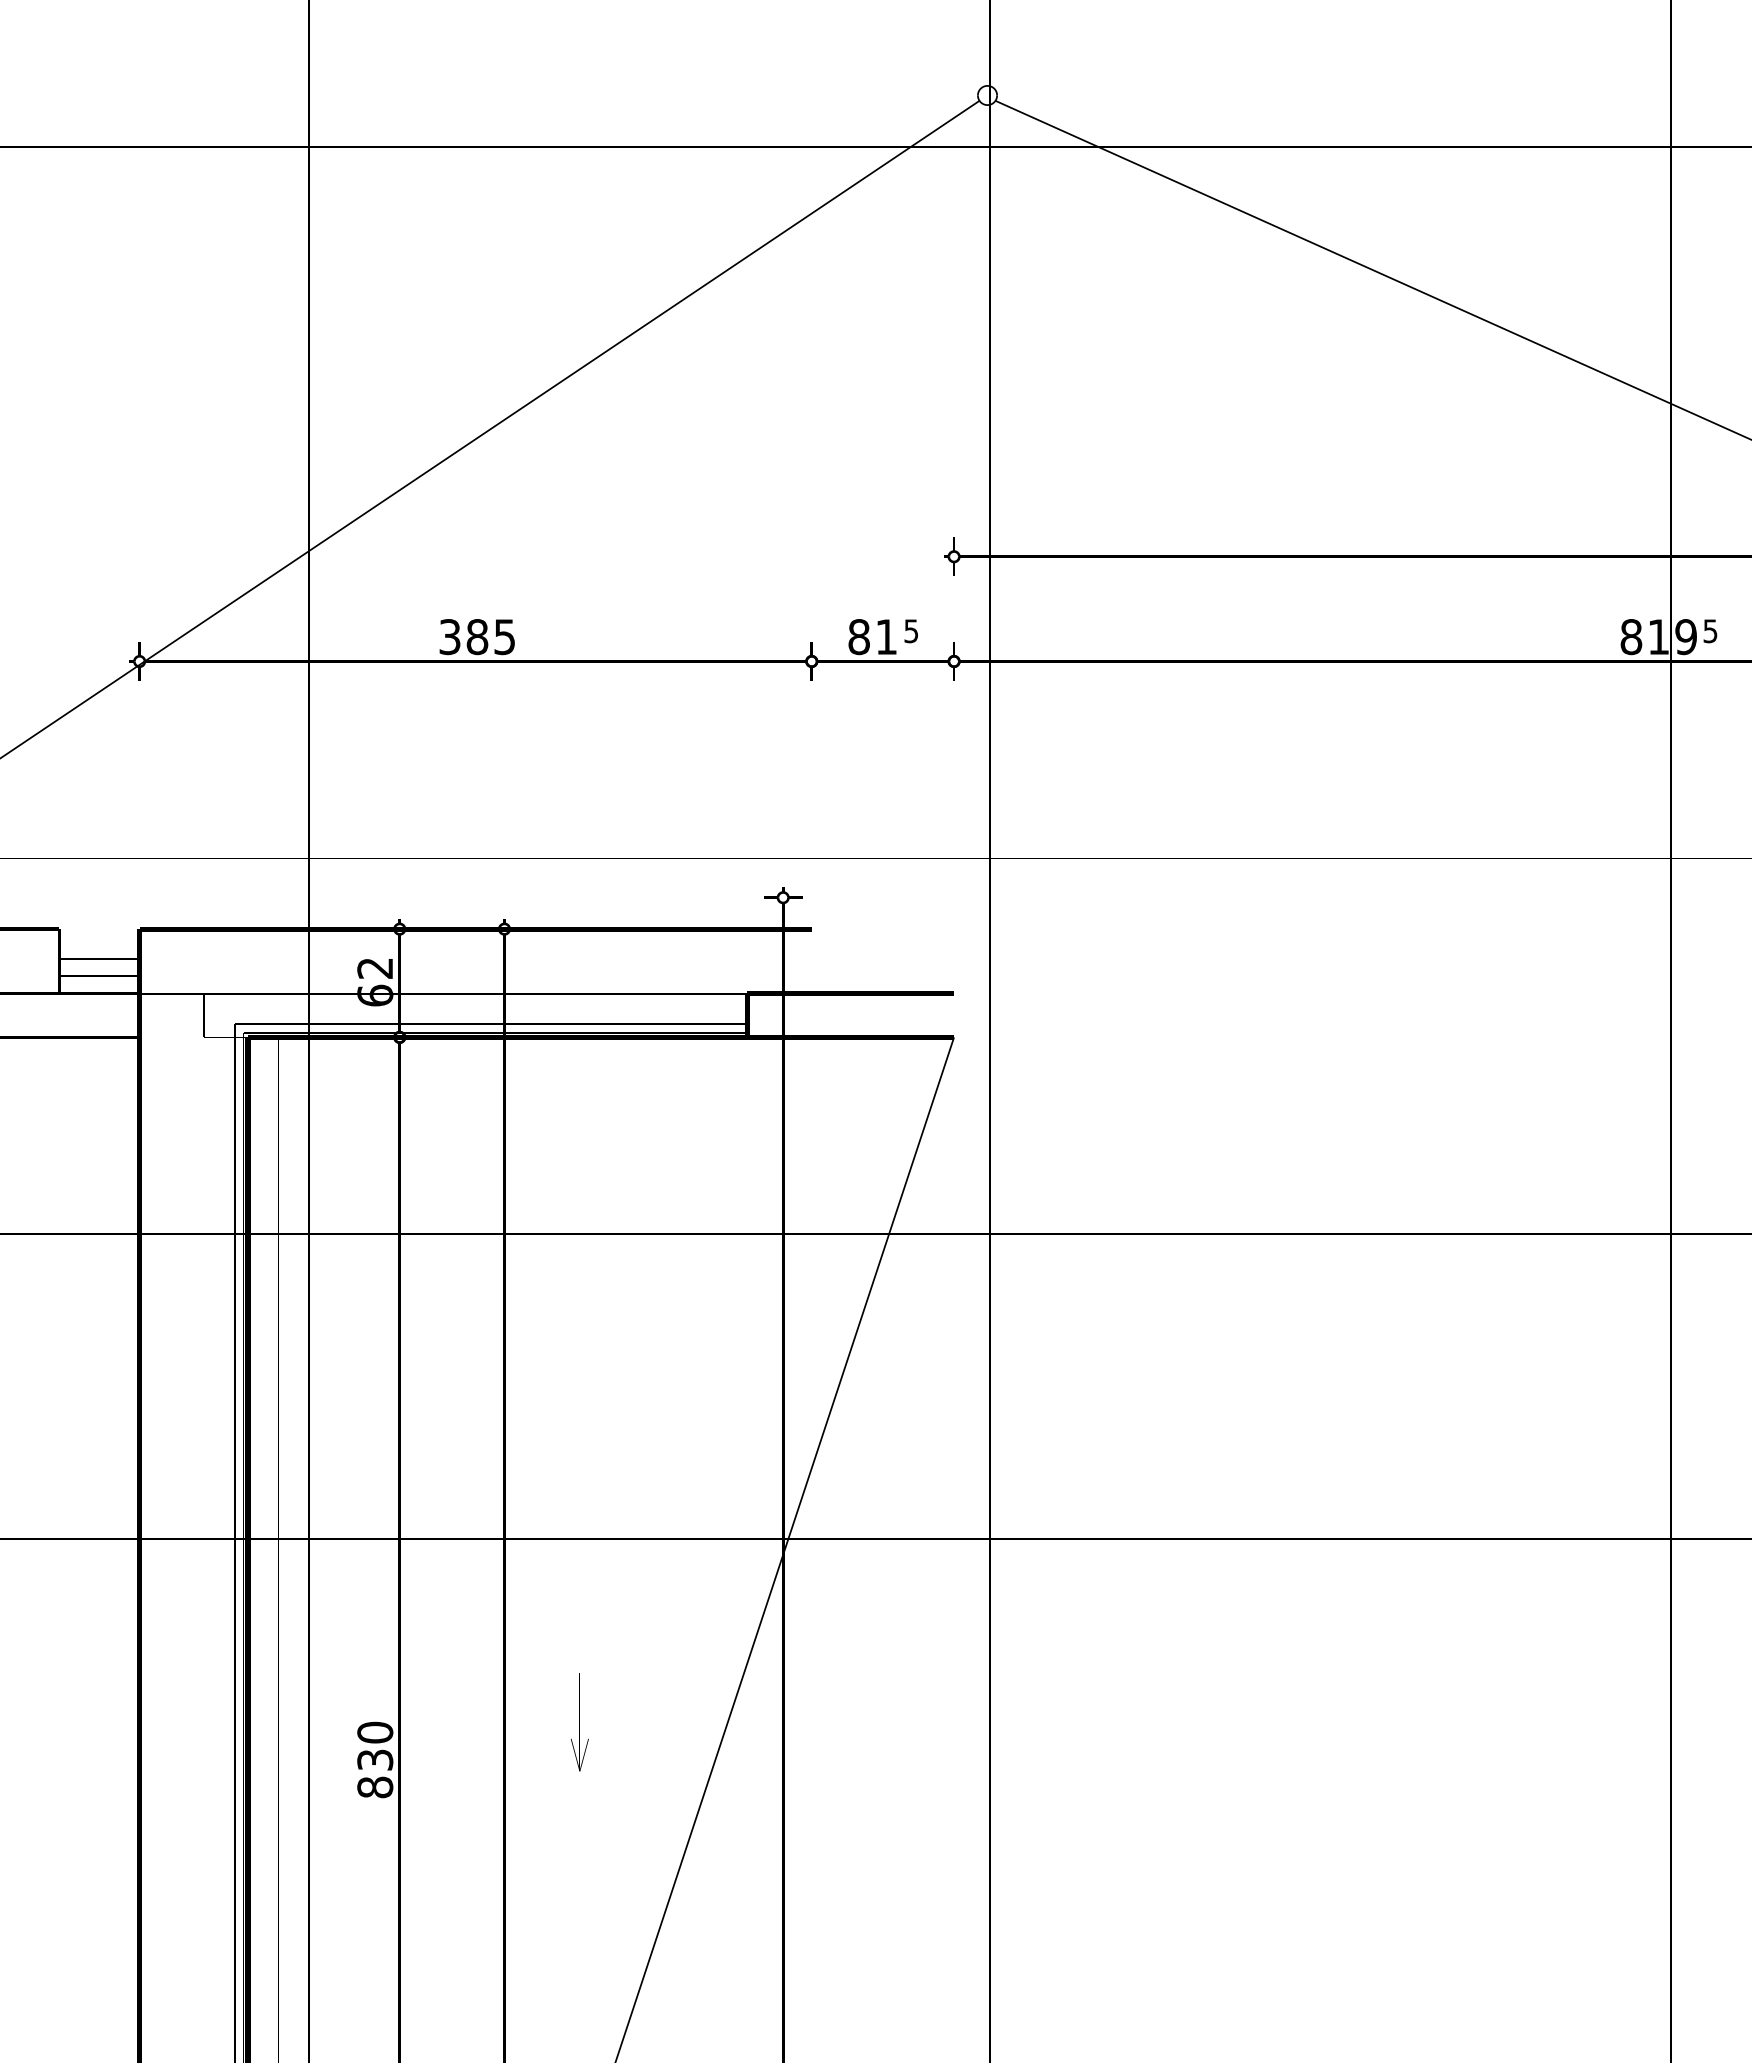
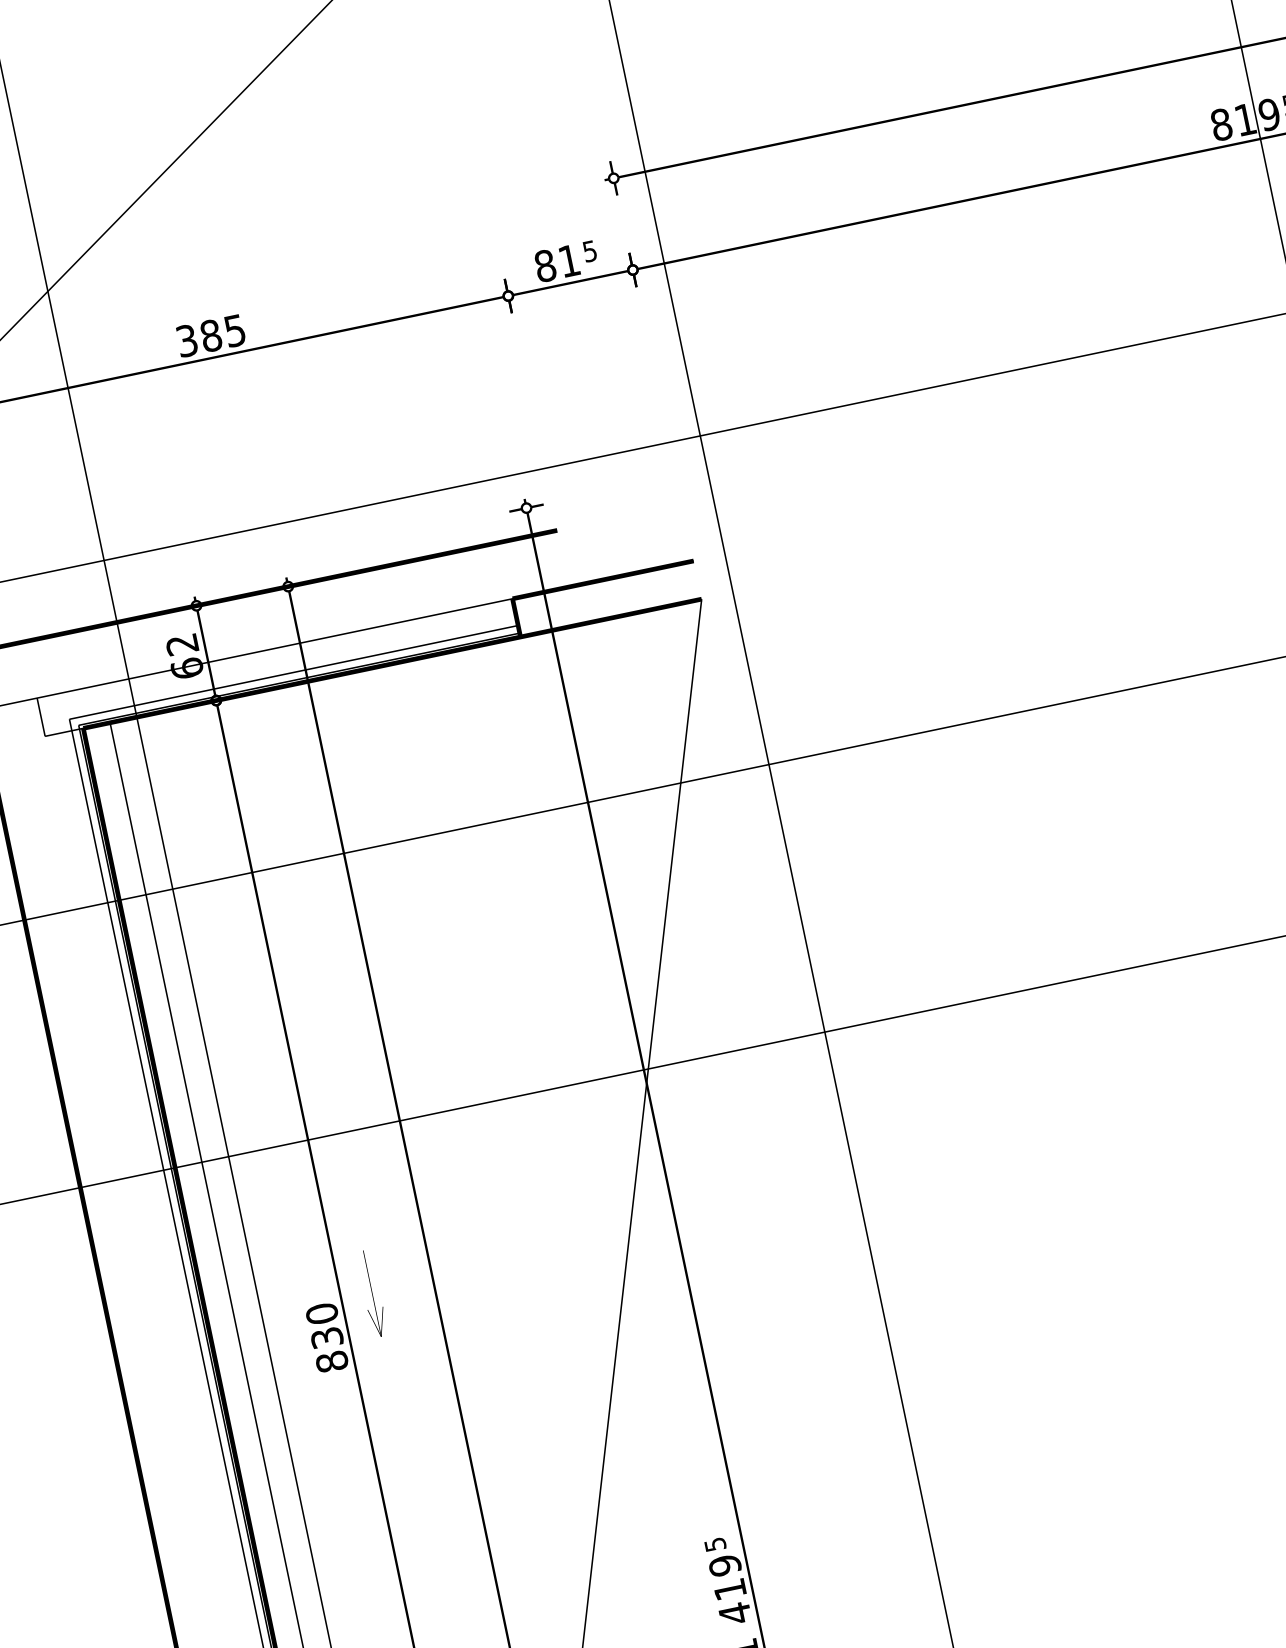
part: (579, 1722) -> (372, 1294), moved

